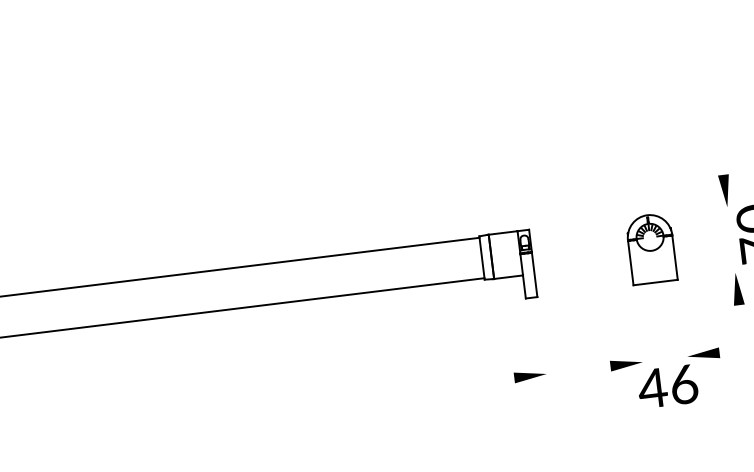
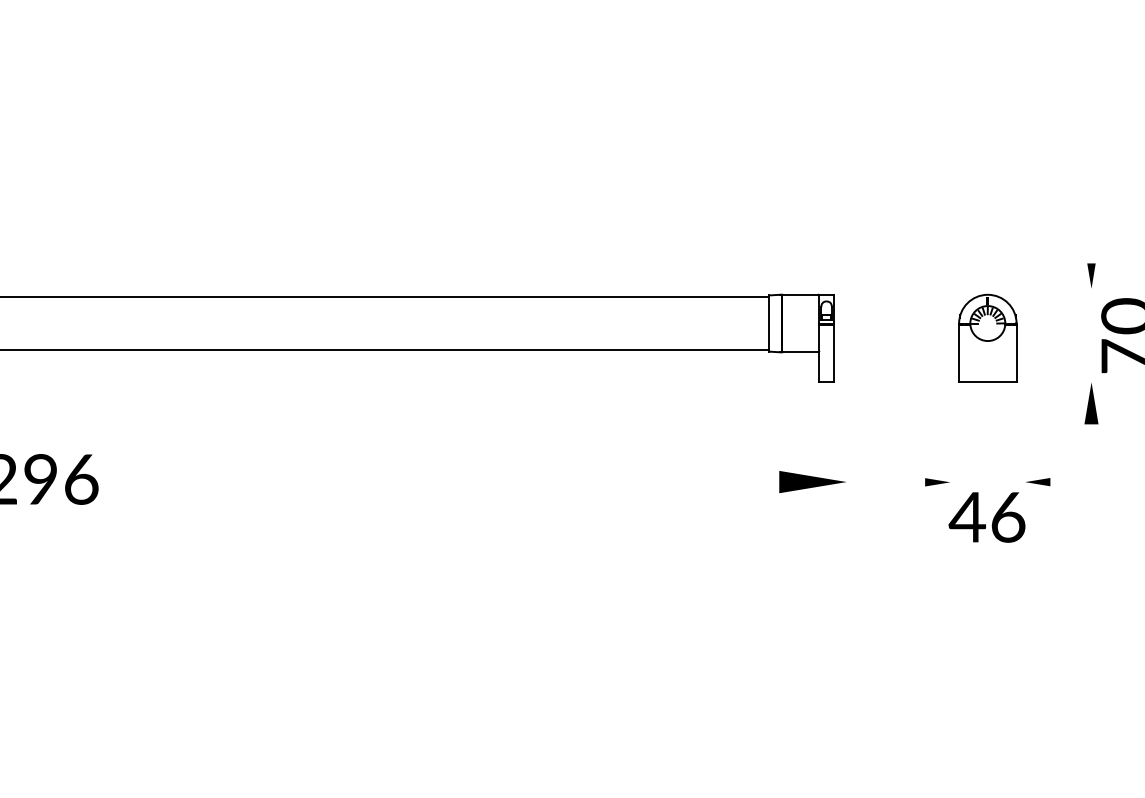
part: (725, 190) -> (1091, 275), size x0.6
part: (703, 354) -> (1037, 481), size x0.6
part: (626, 364) -> (937, 482), size x0.6
part: (530, 376) -> (812, 482), size x1.6

